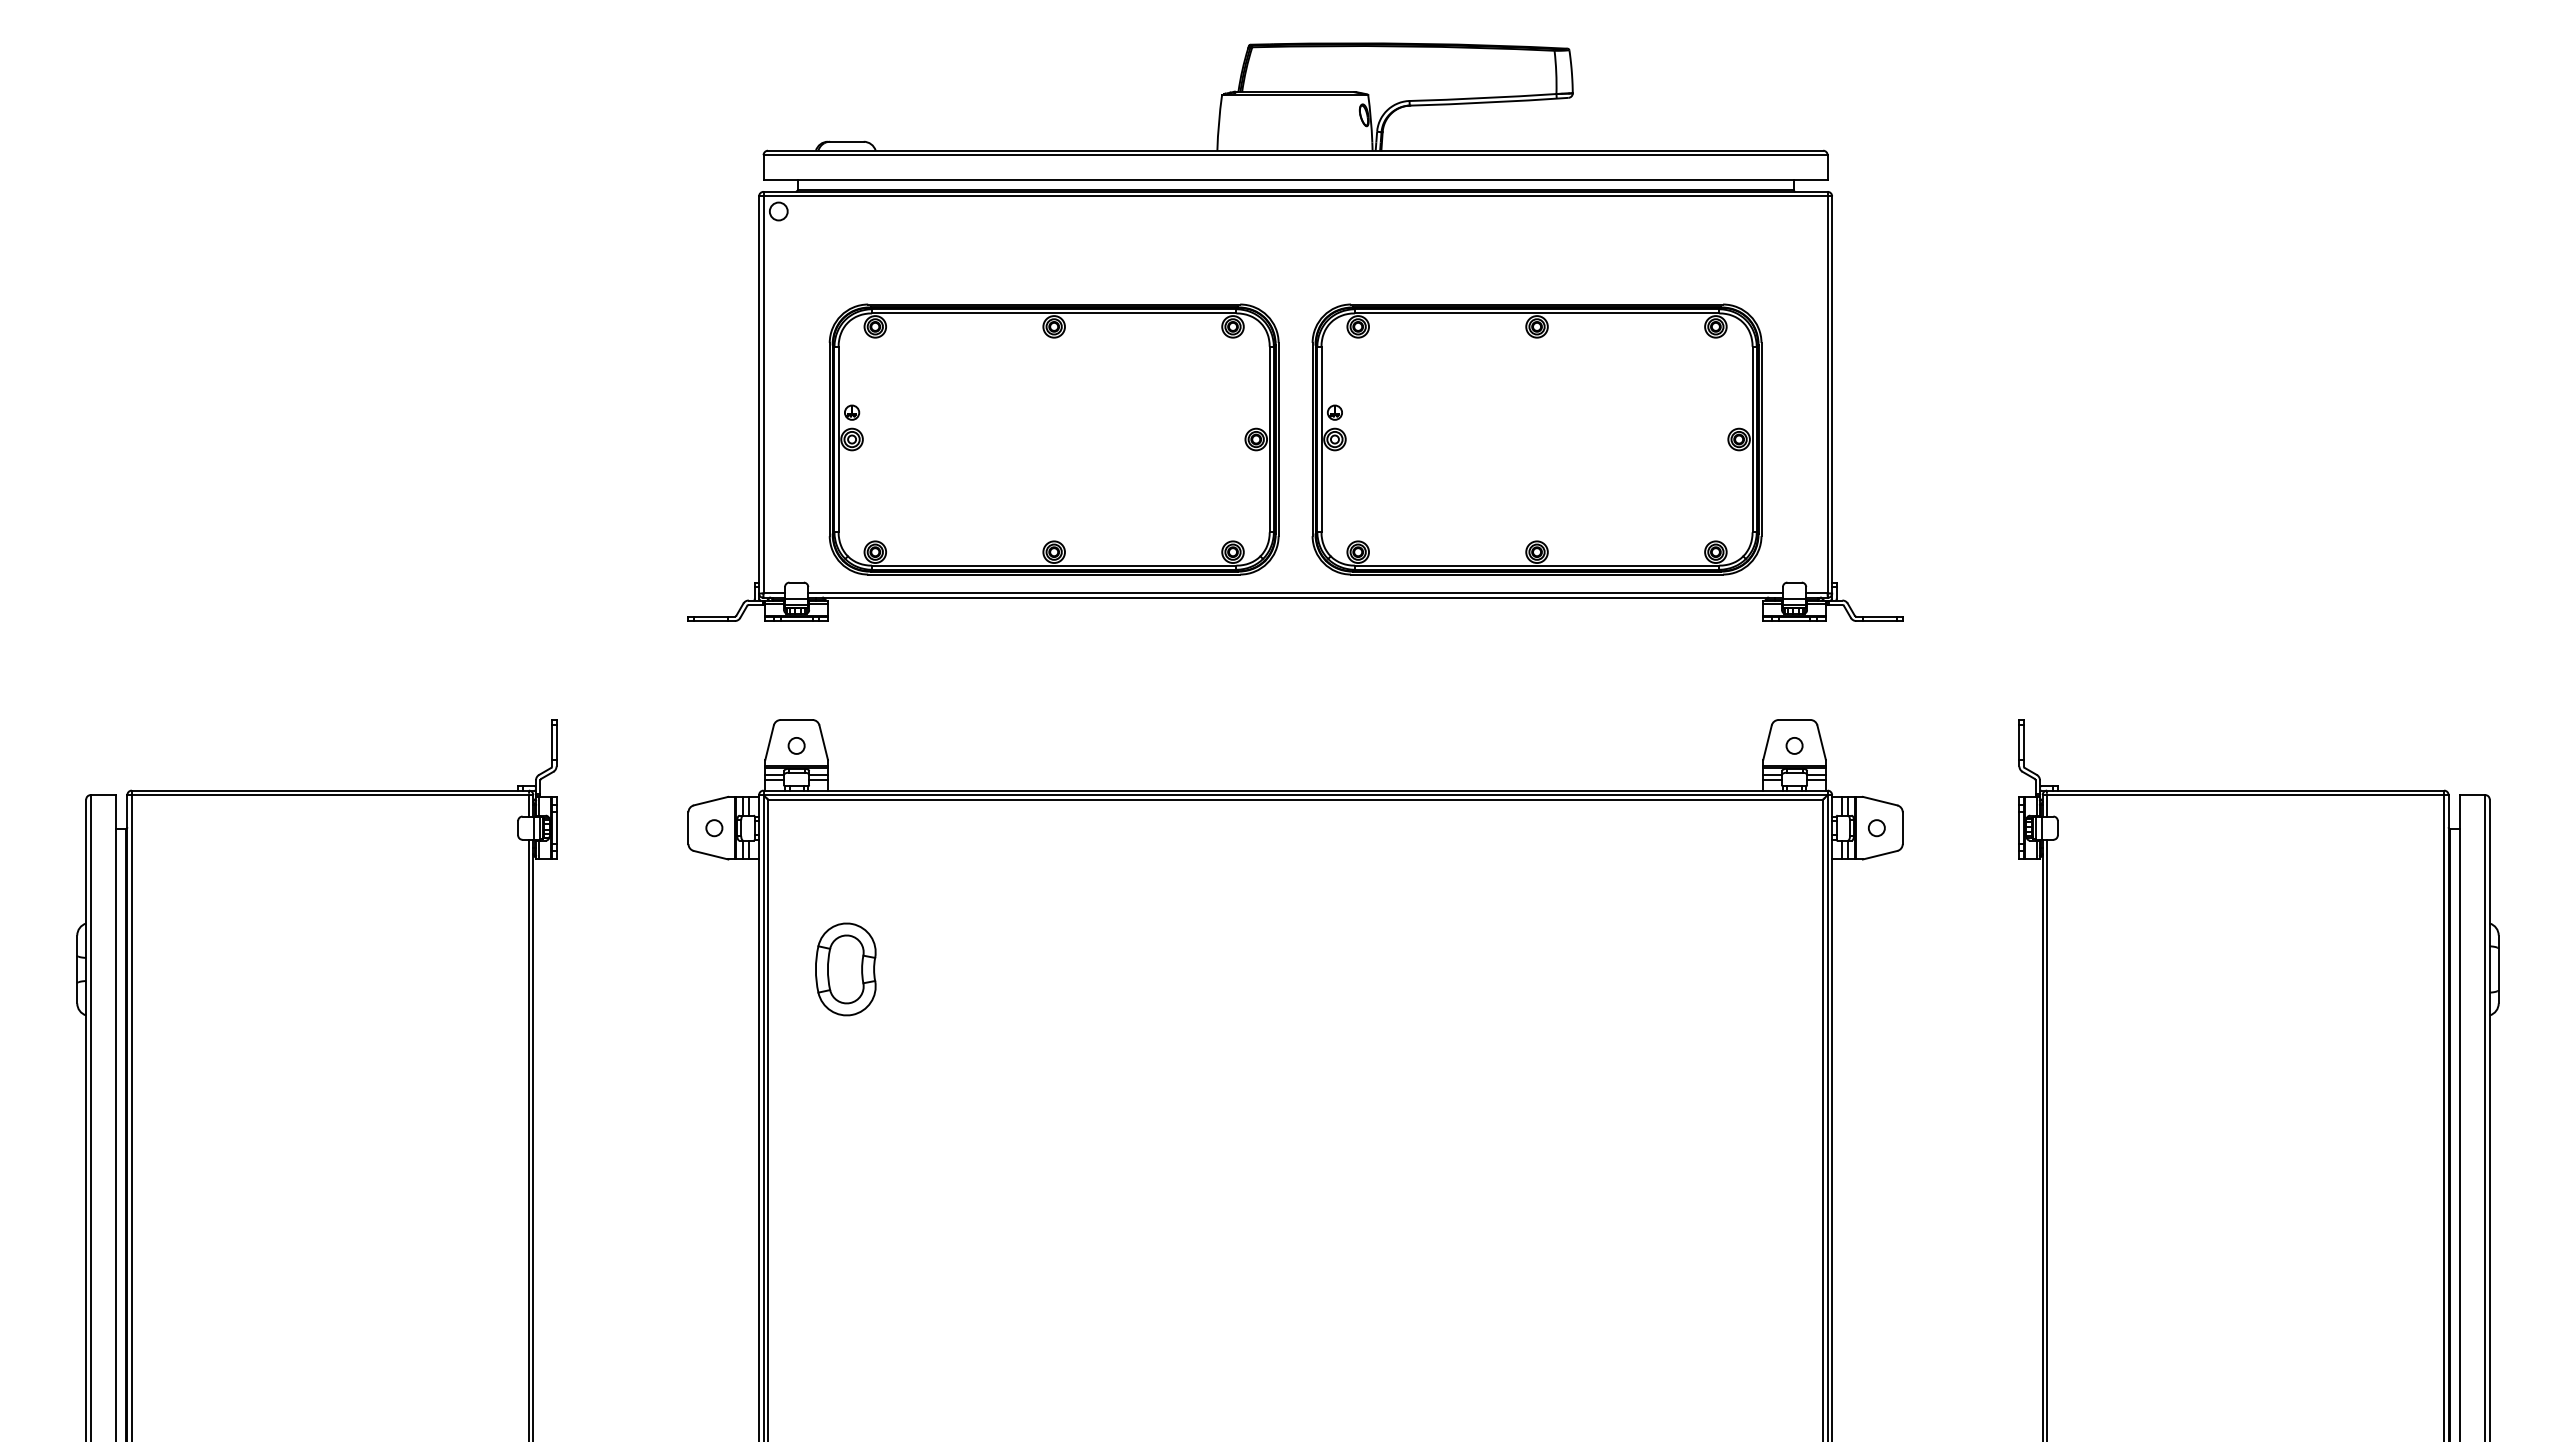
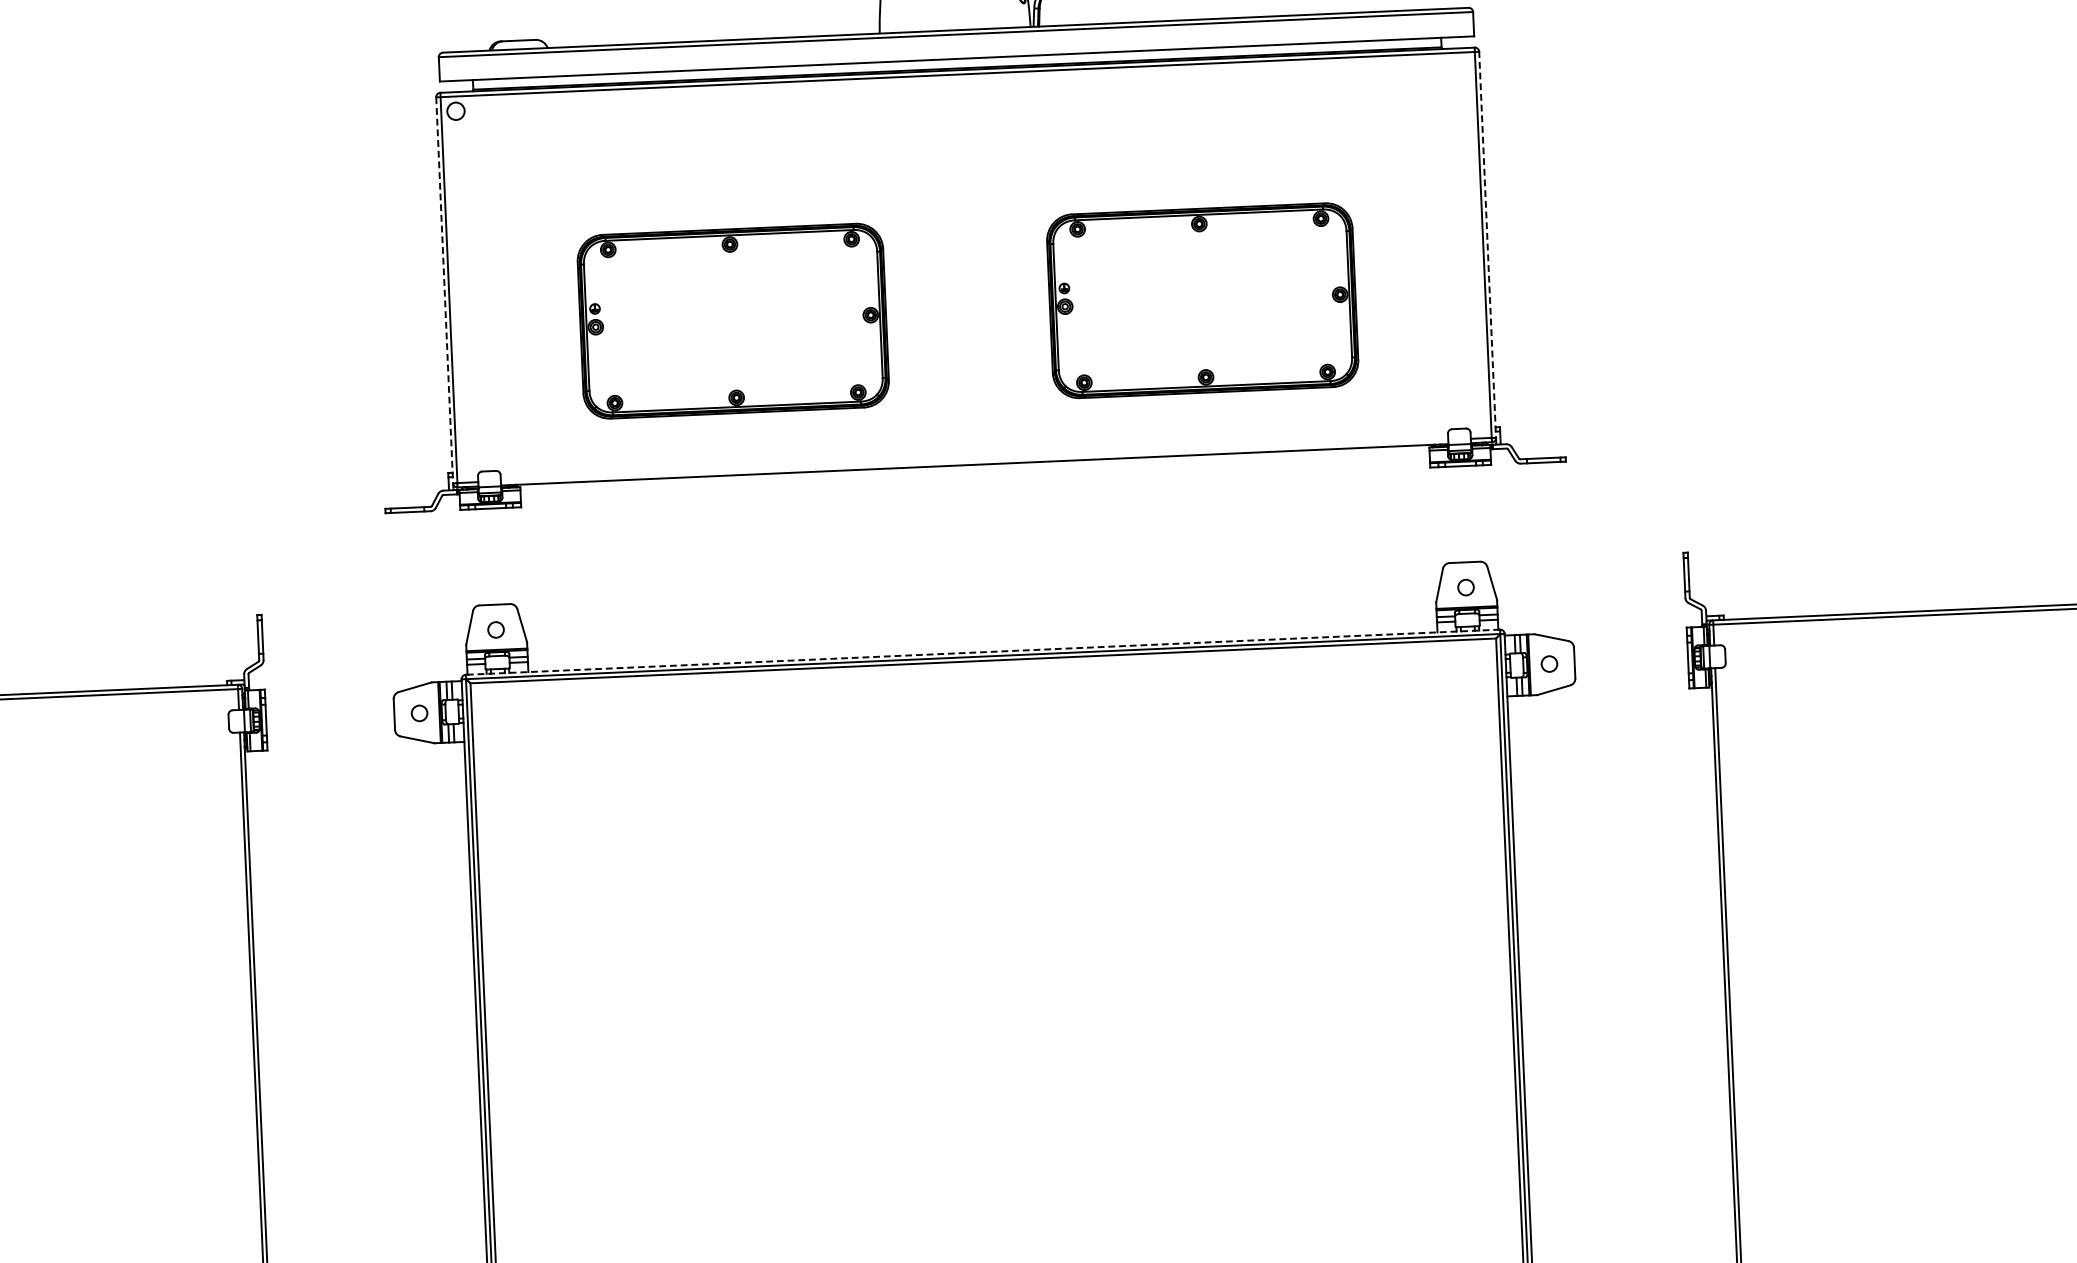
line: (1832, 397) -> (1488, 247), solid -> dashed
line: (759, 398) -> (445, 293), solid -> dashed
part: (1053, 439) -> (732, 321), size x0.7
part: (1536, 439) -> (1202, 300), size x0.7
line: (1295, 593) -> (974, 460), removed
line: (1295, 790) -> (982, 652), solid -> dashed
part: (845, 969) -> (553, 845), removed

